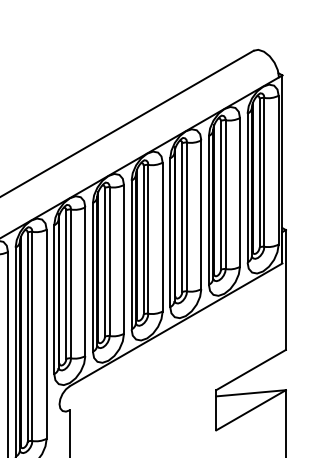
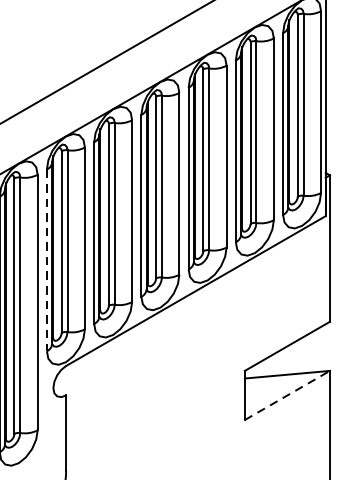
line: (54, 300) -> (47, 261), solid -> dashed
line: (251, 410) -> (287, 395), solid -> dashed

